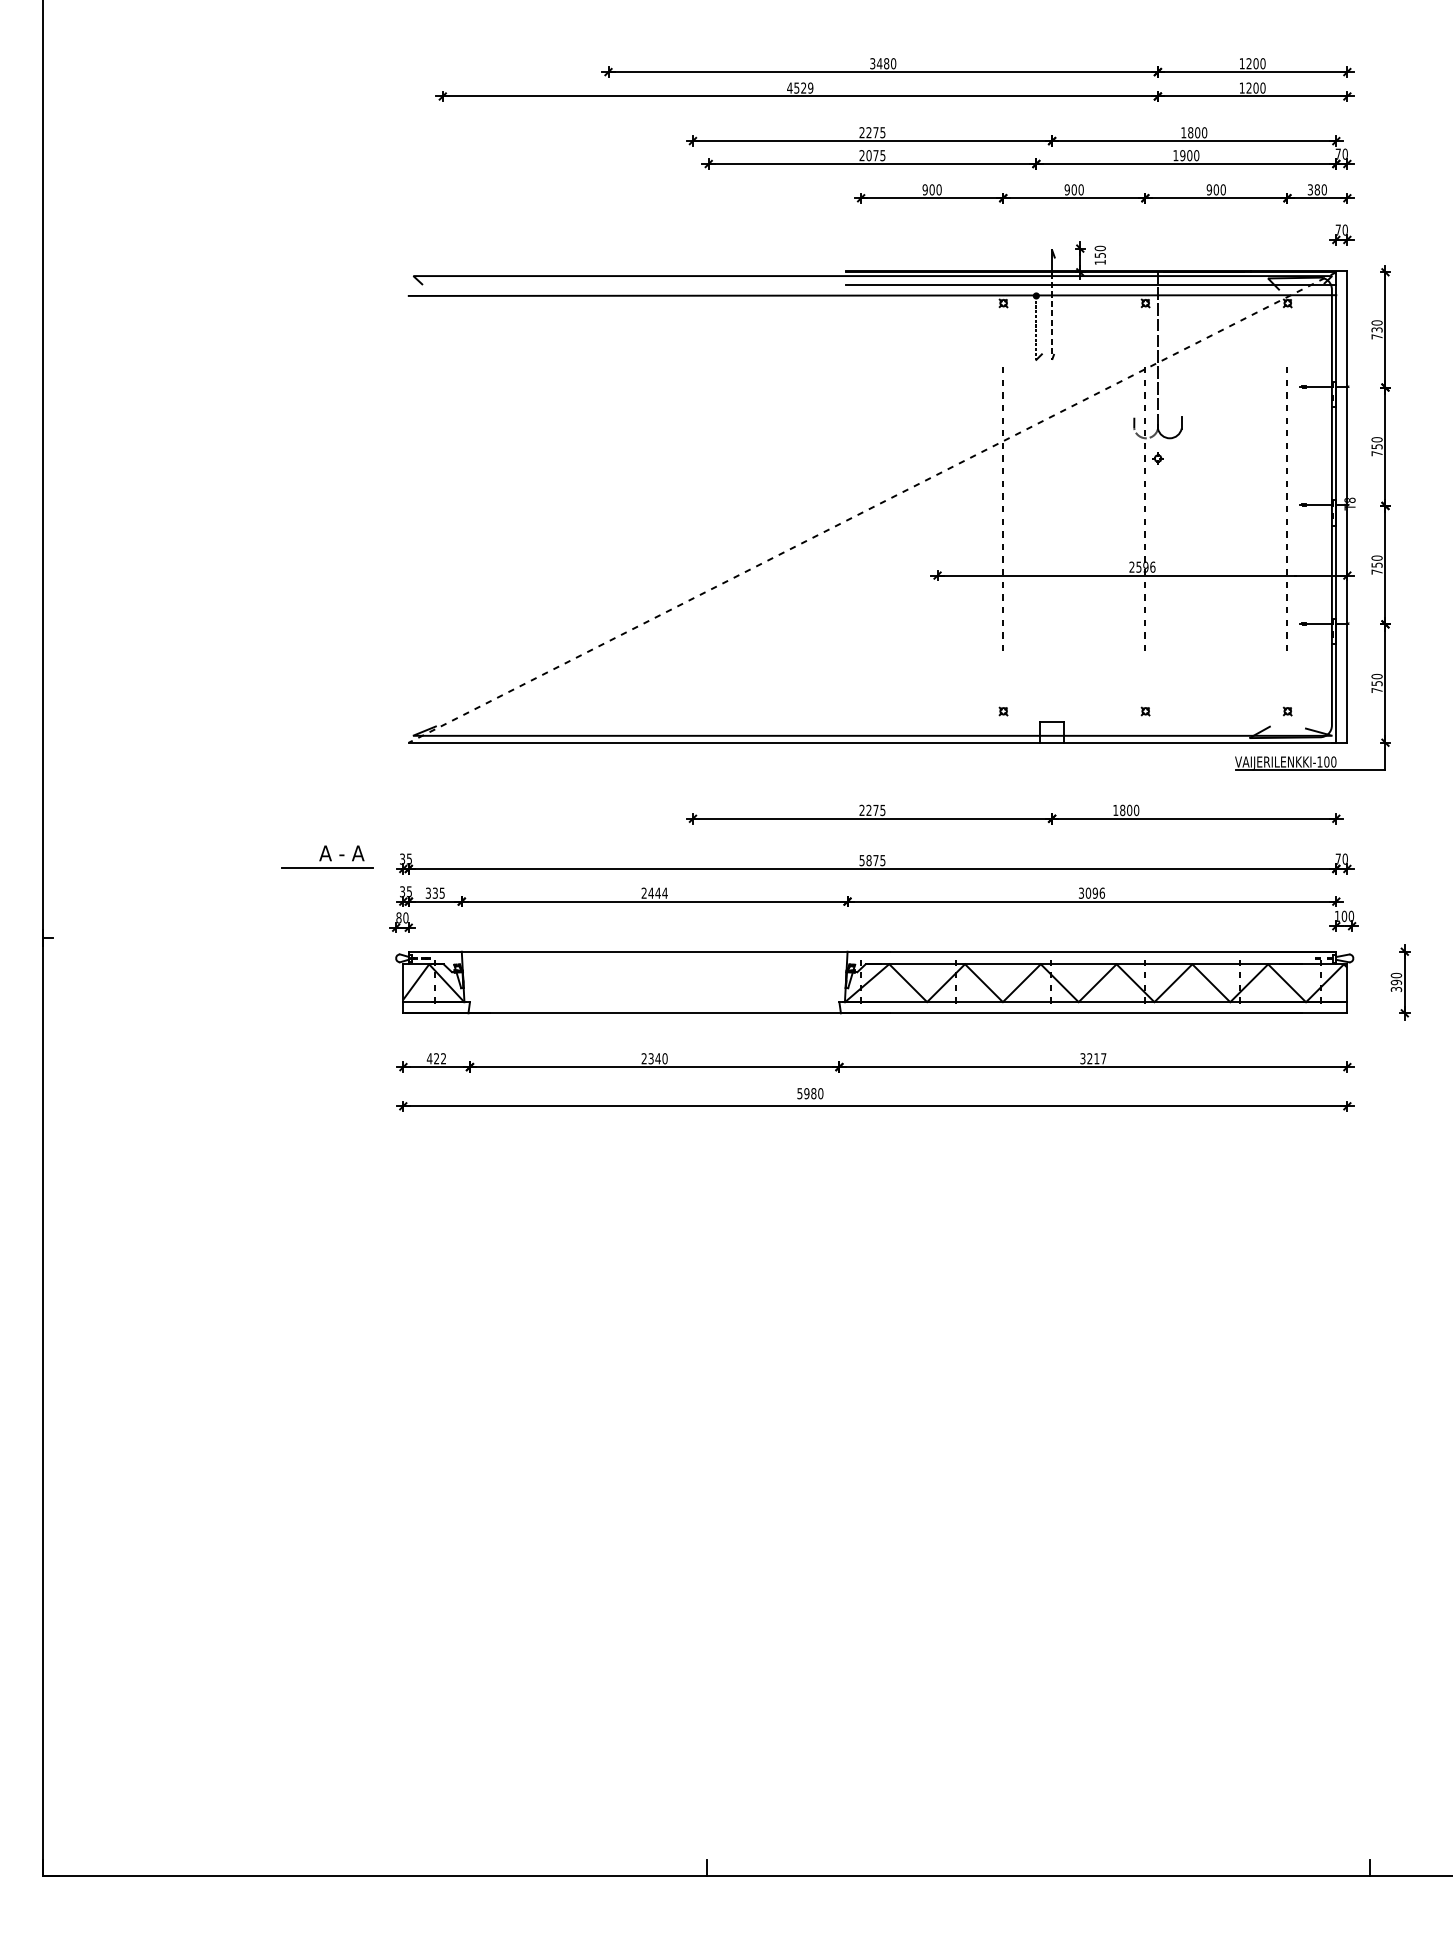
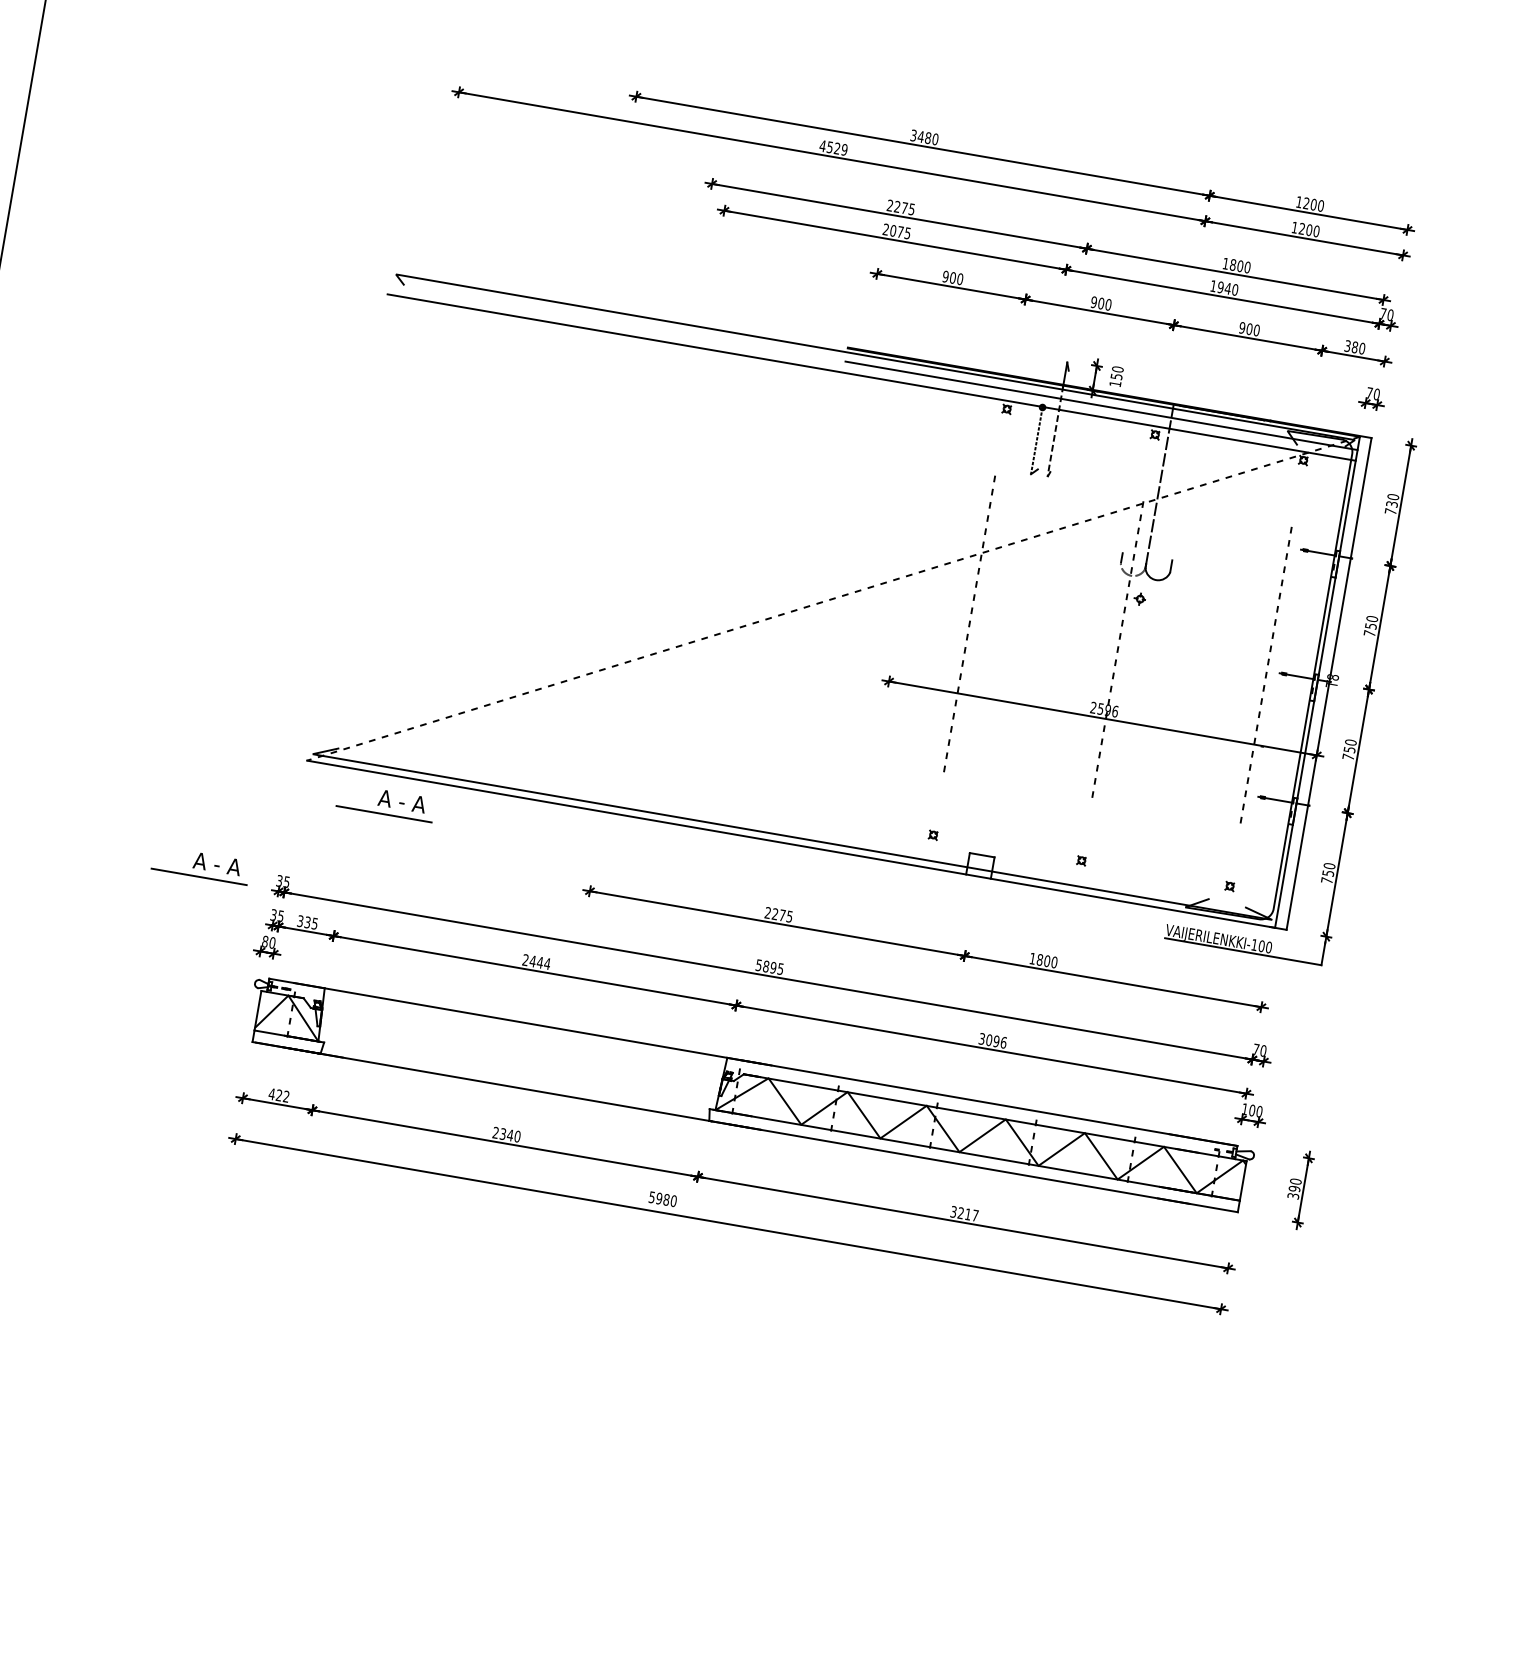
text: (1189, 155) -> (1227, 288), 1900 -> 1940
part: (489, 768) -> (386, 802), added
text: (875, 860) -> (772, 967), 5875 -> 5895

